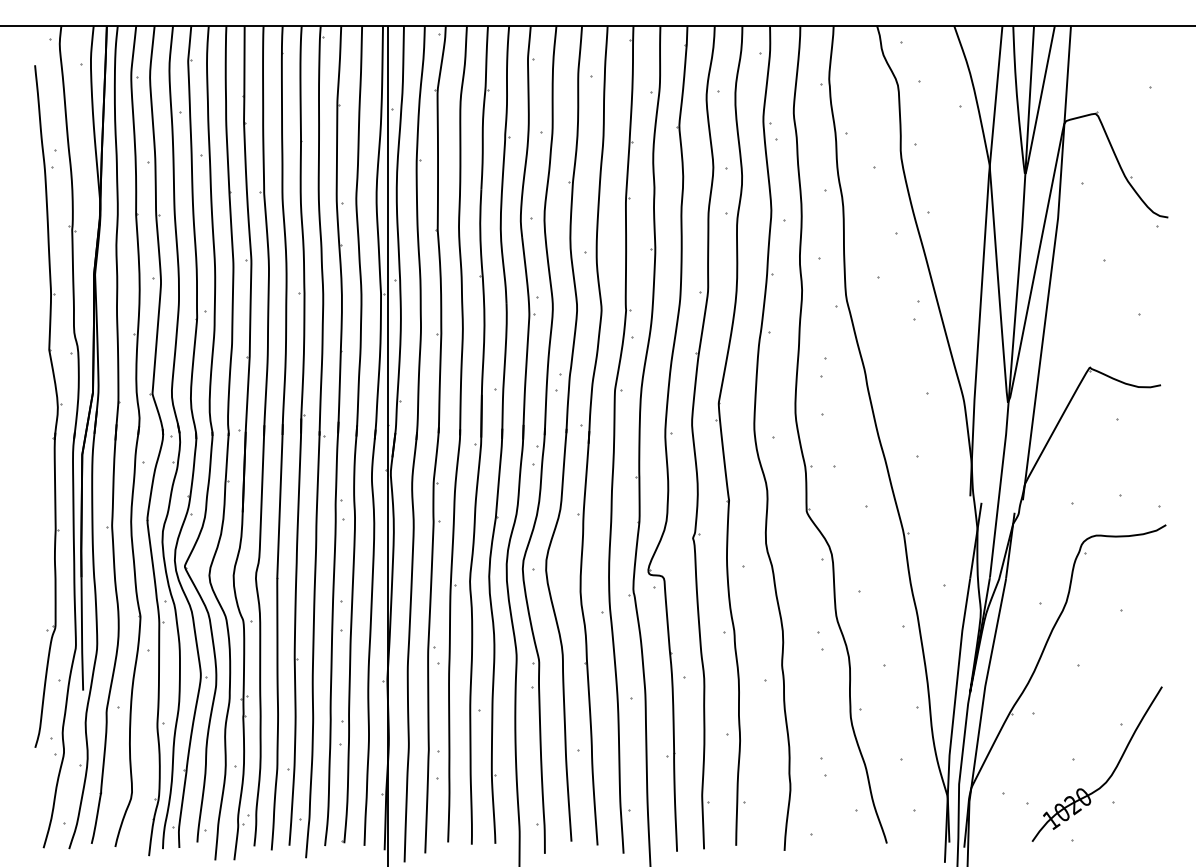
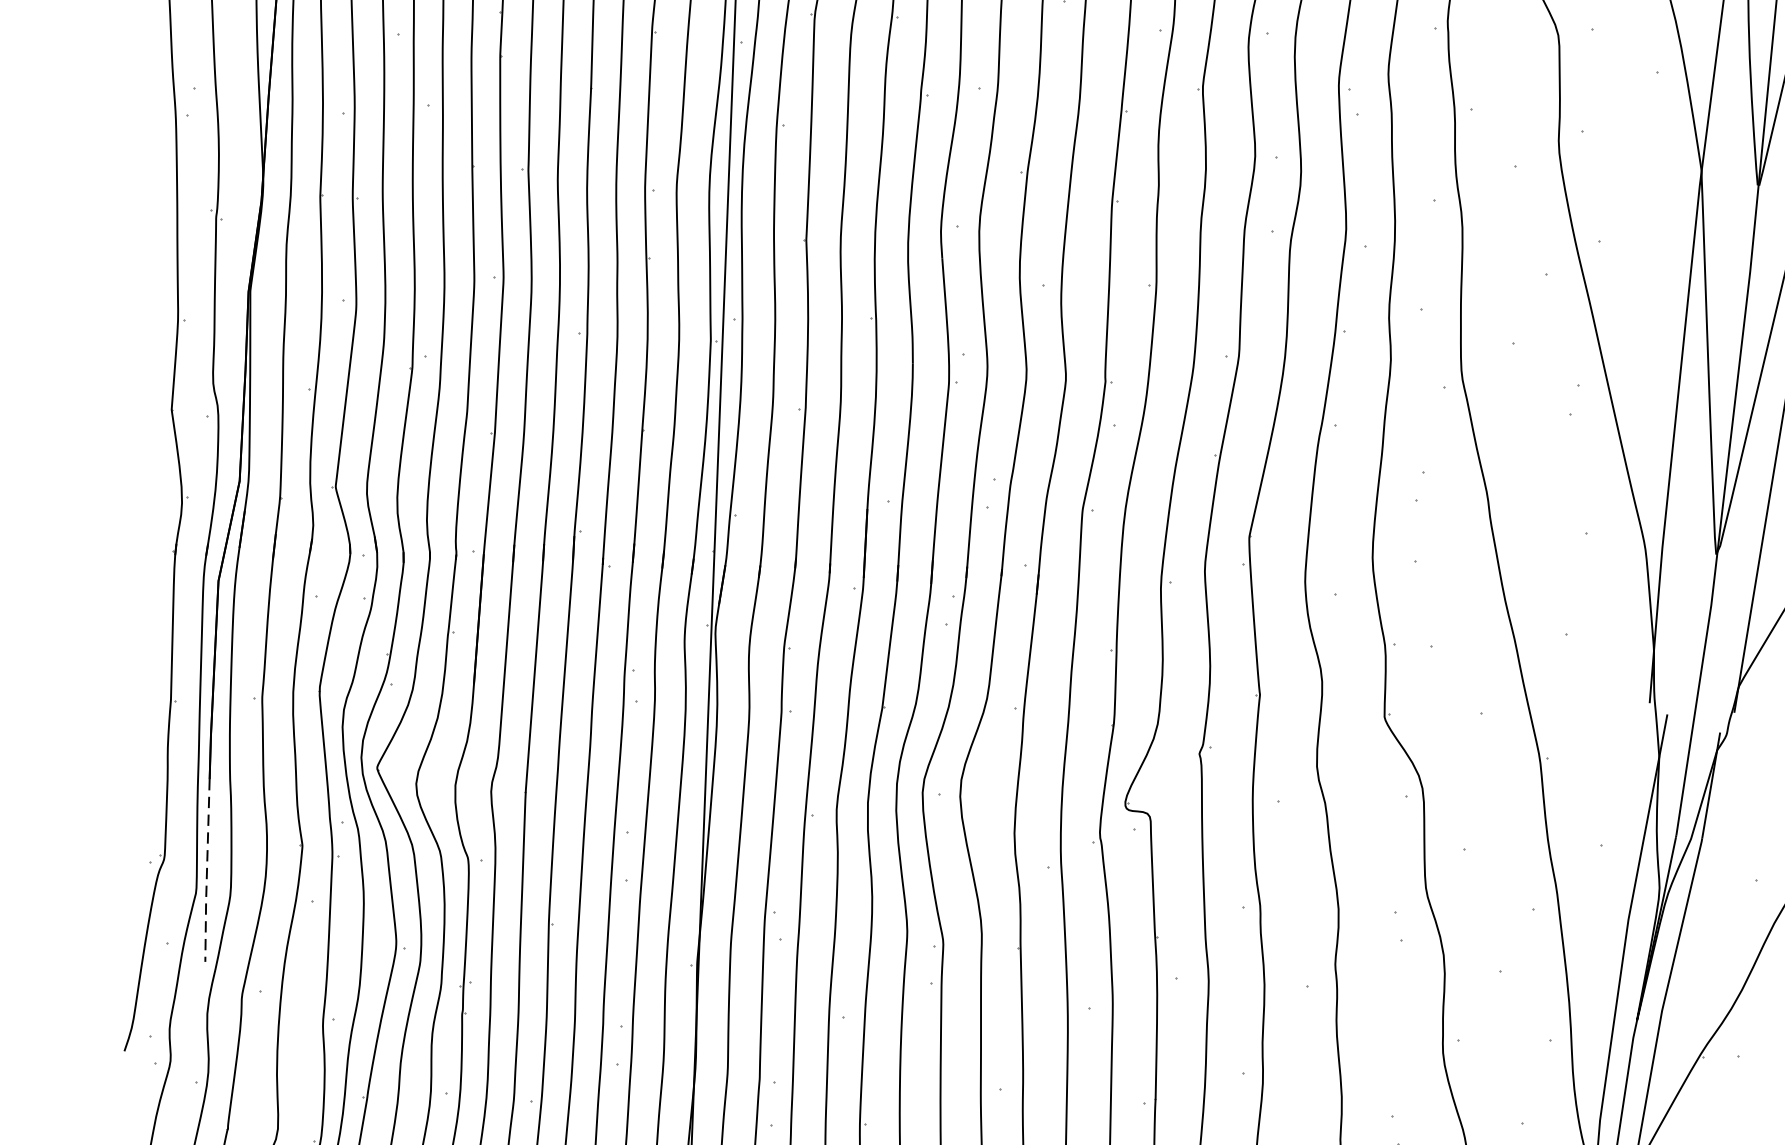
line: (82, 634) -> (207, 871), solid -> dashed

